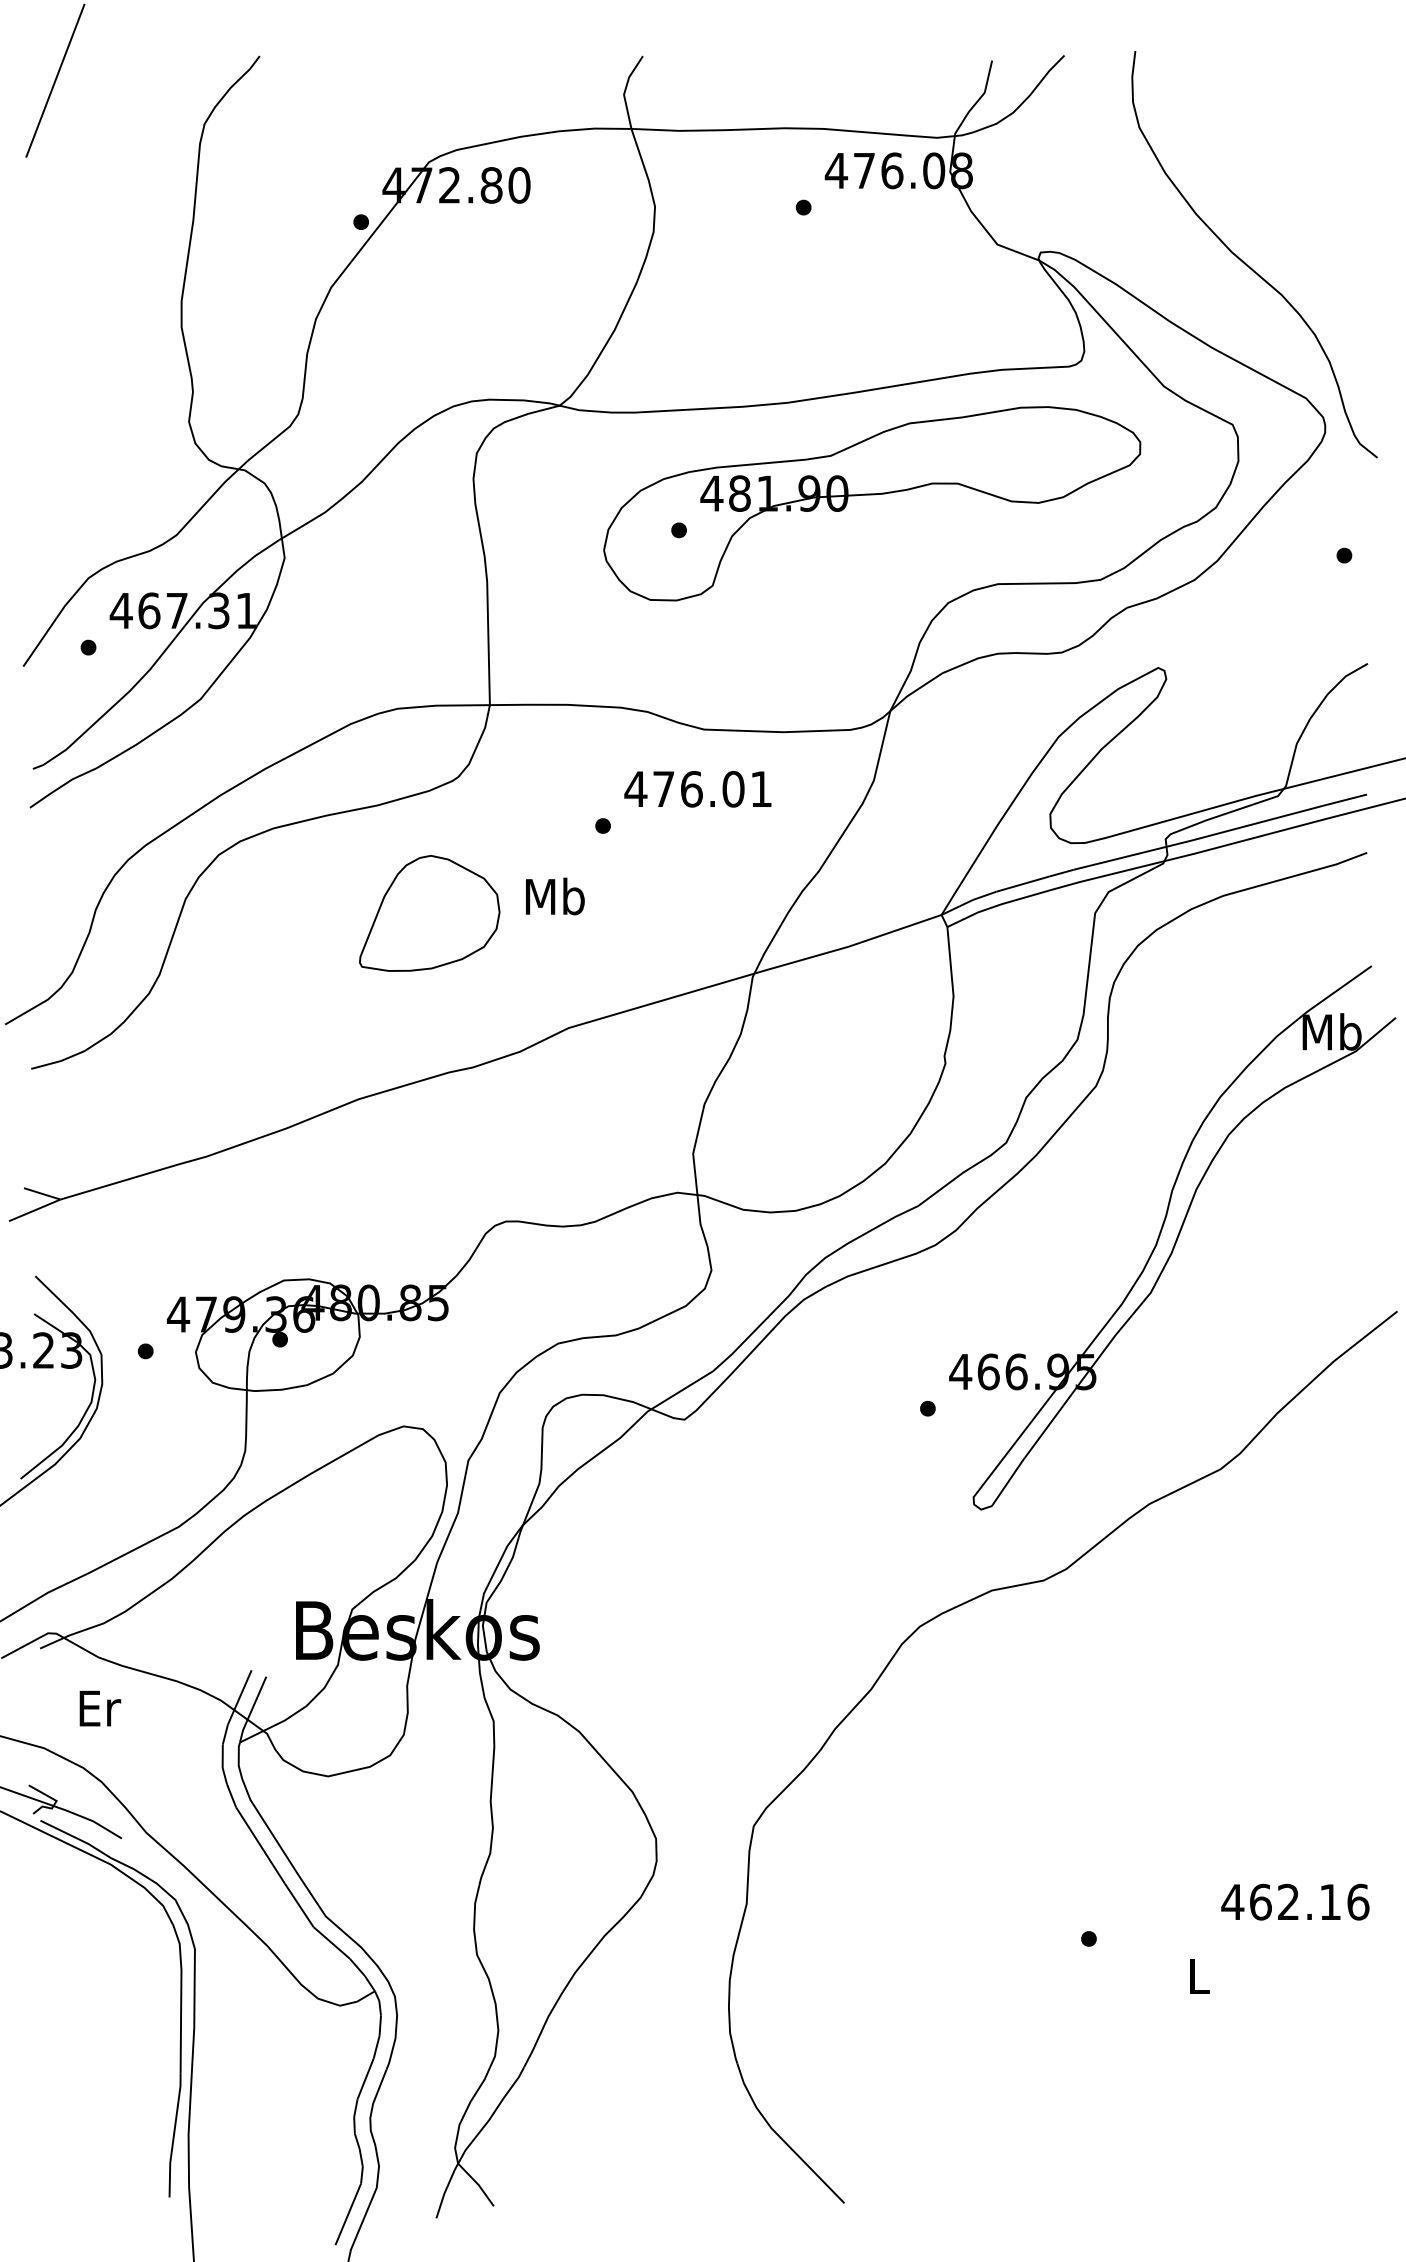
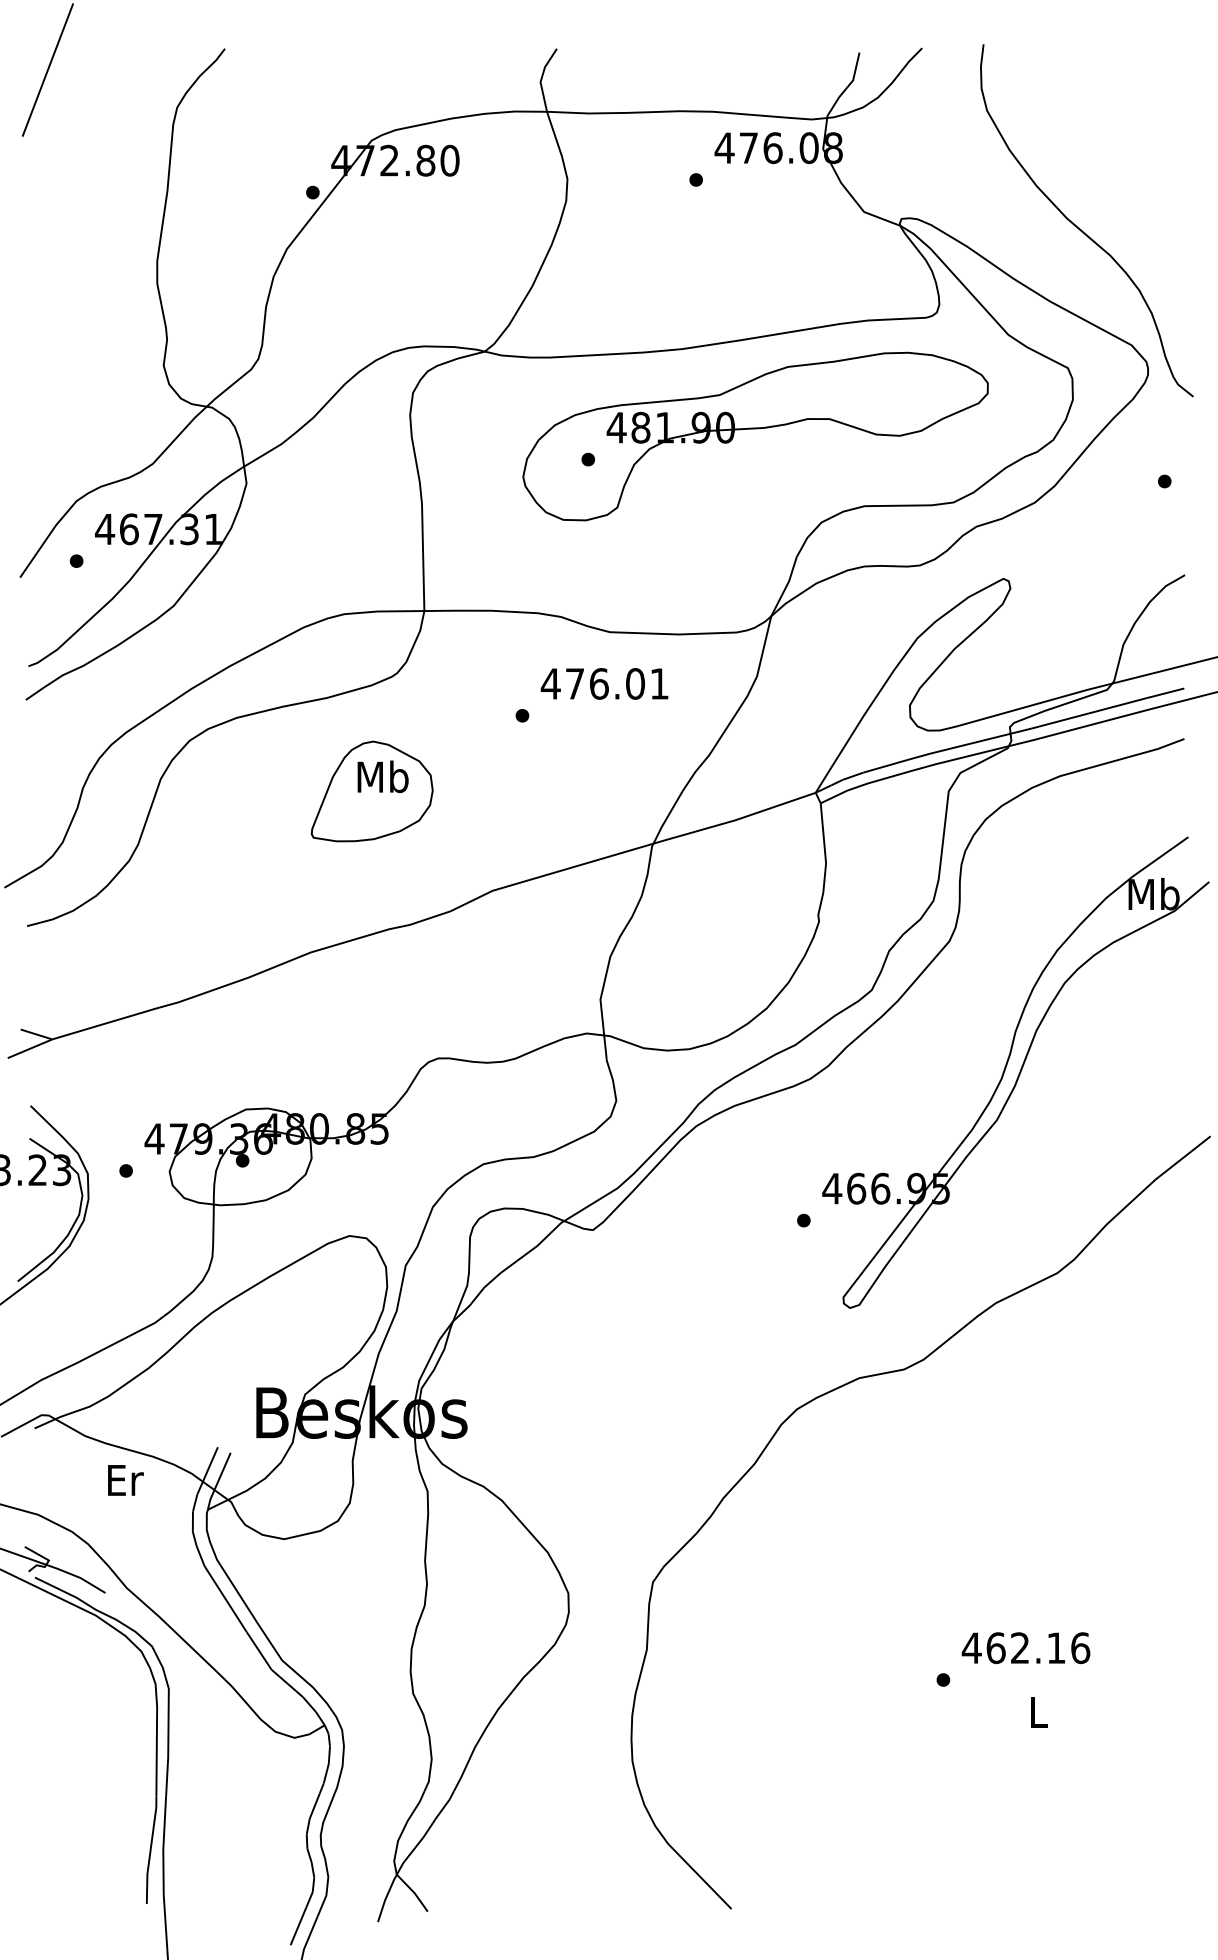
text: (555, 896) -> (383, 776), moved
text: (100, 1708) -> (125, 1480), moved
text: (1295, 1901) -> (1026, 1647), moved

